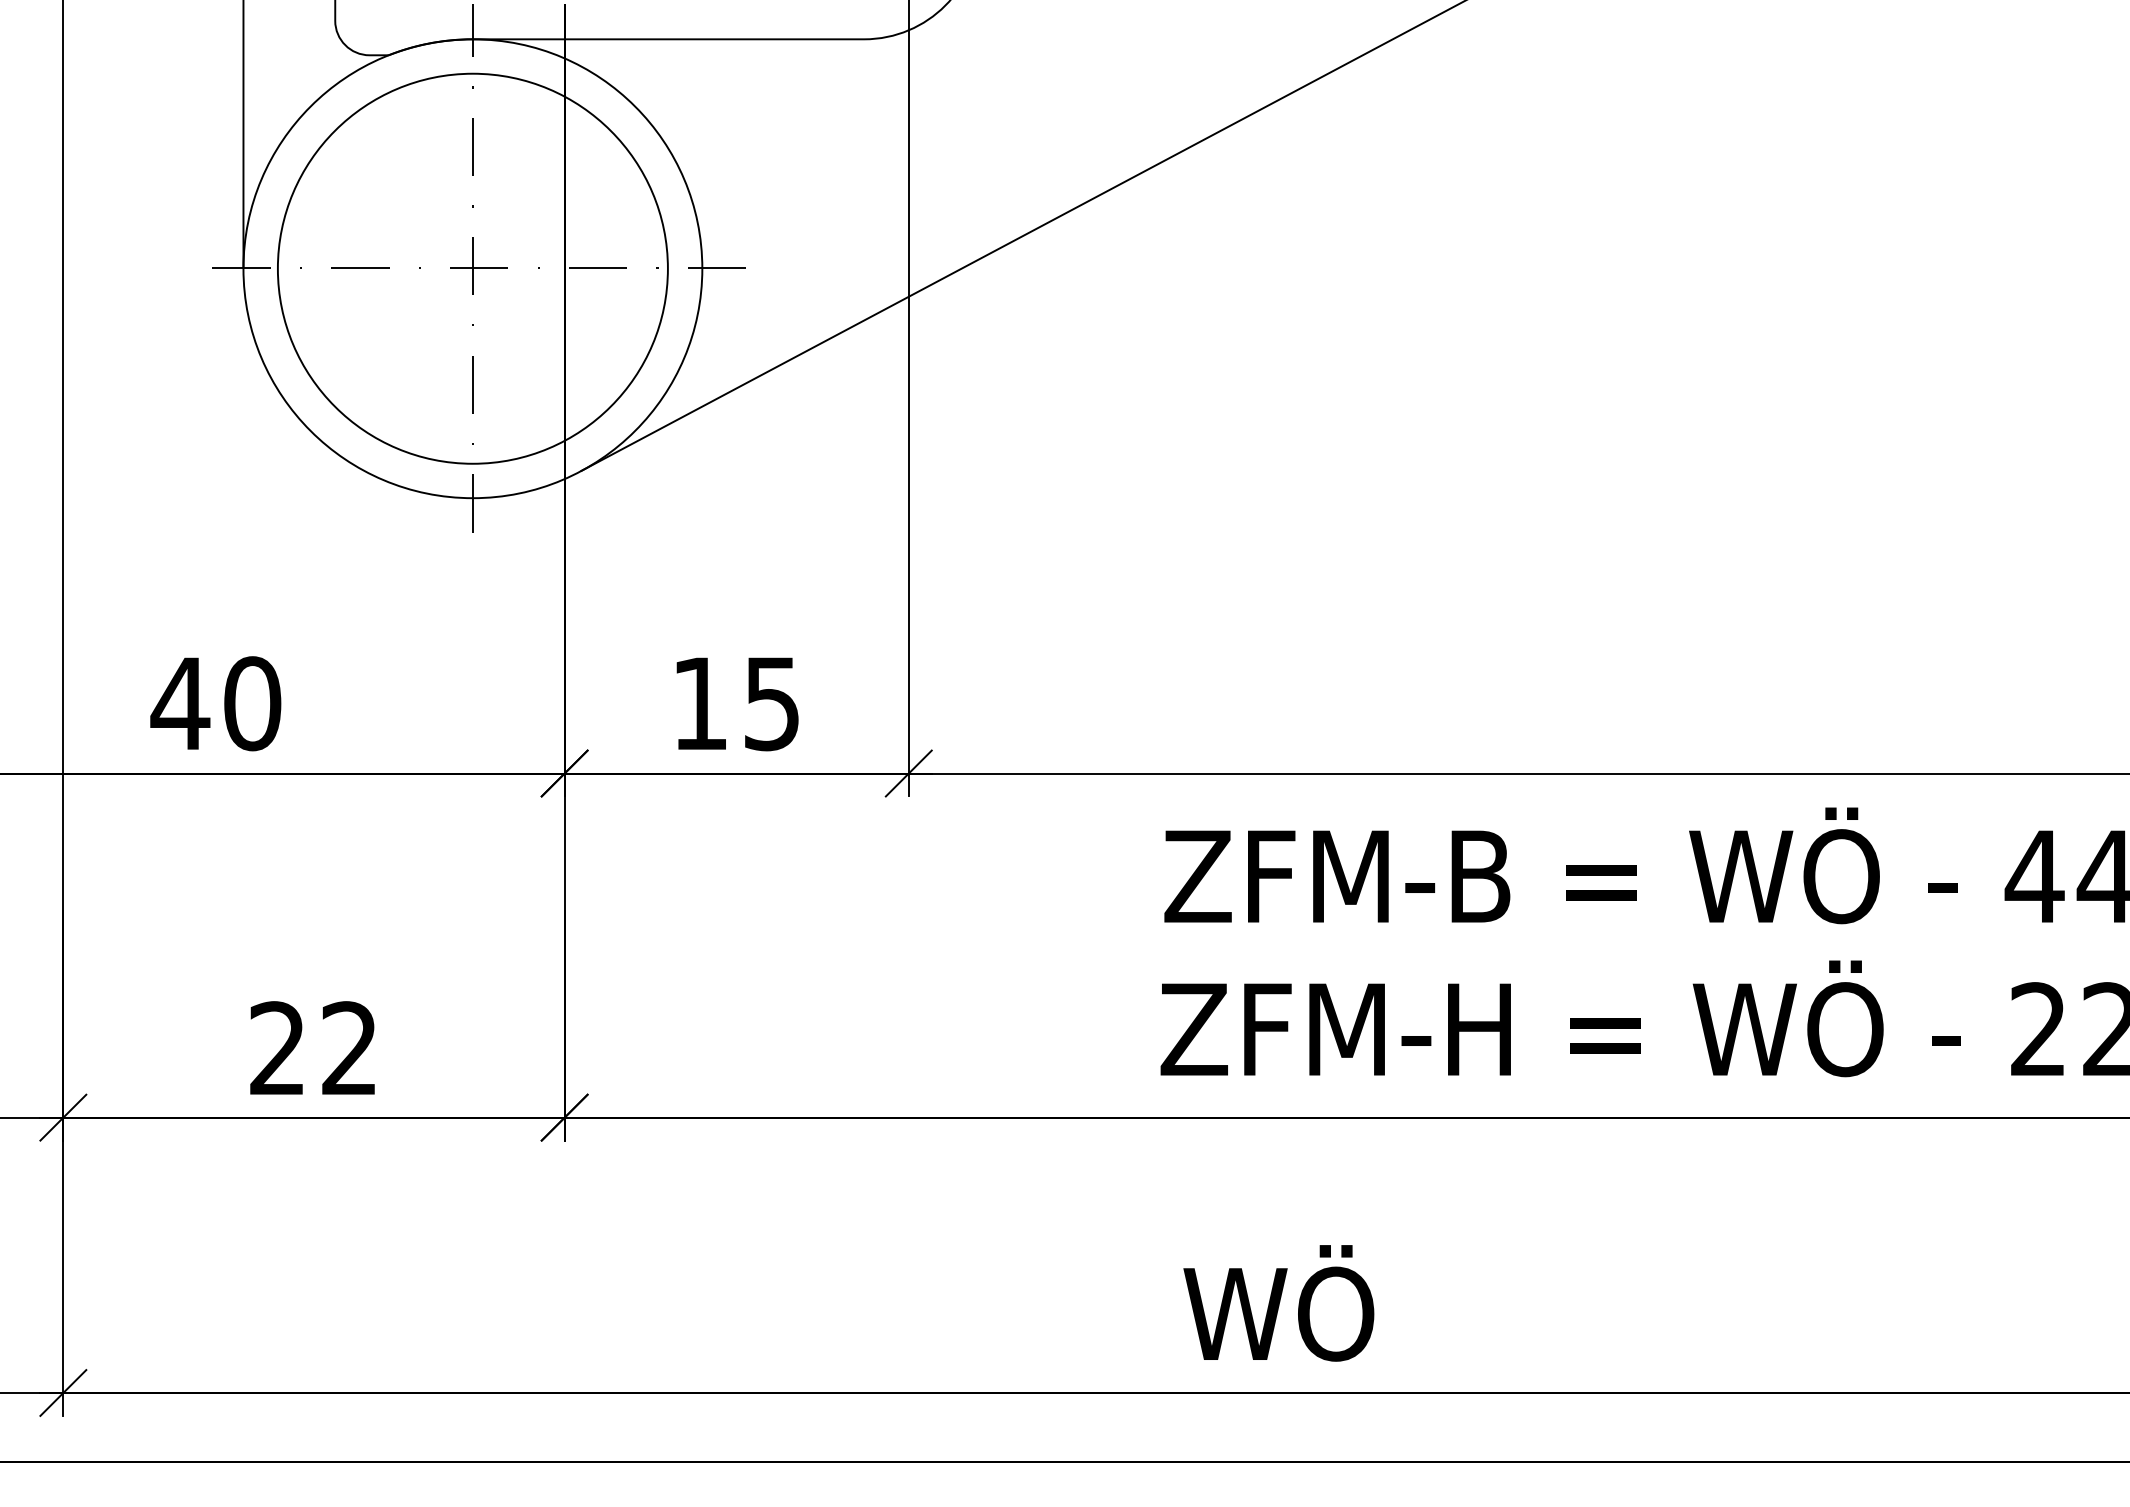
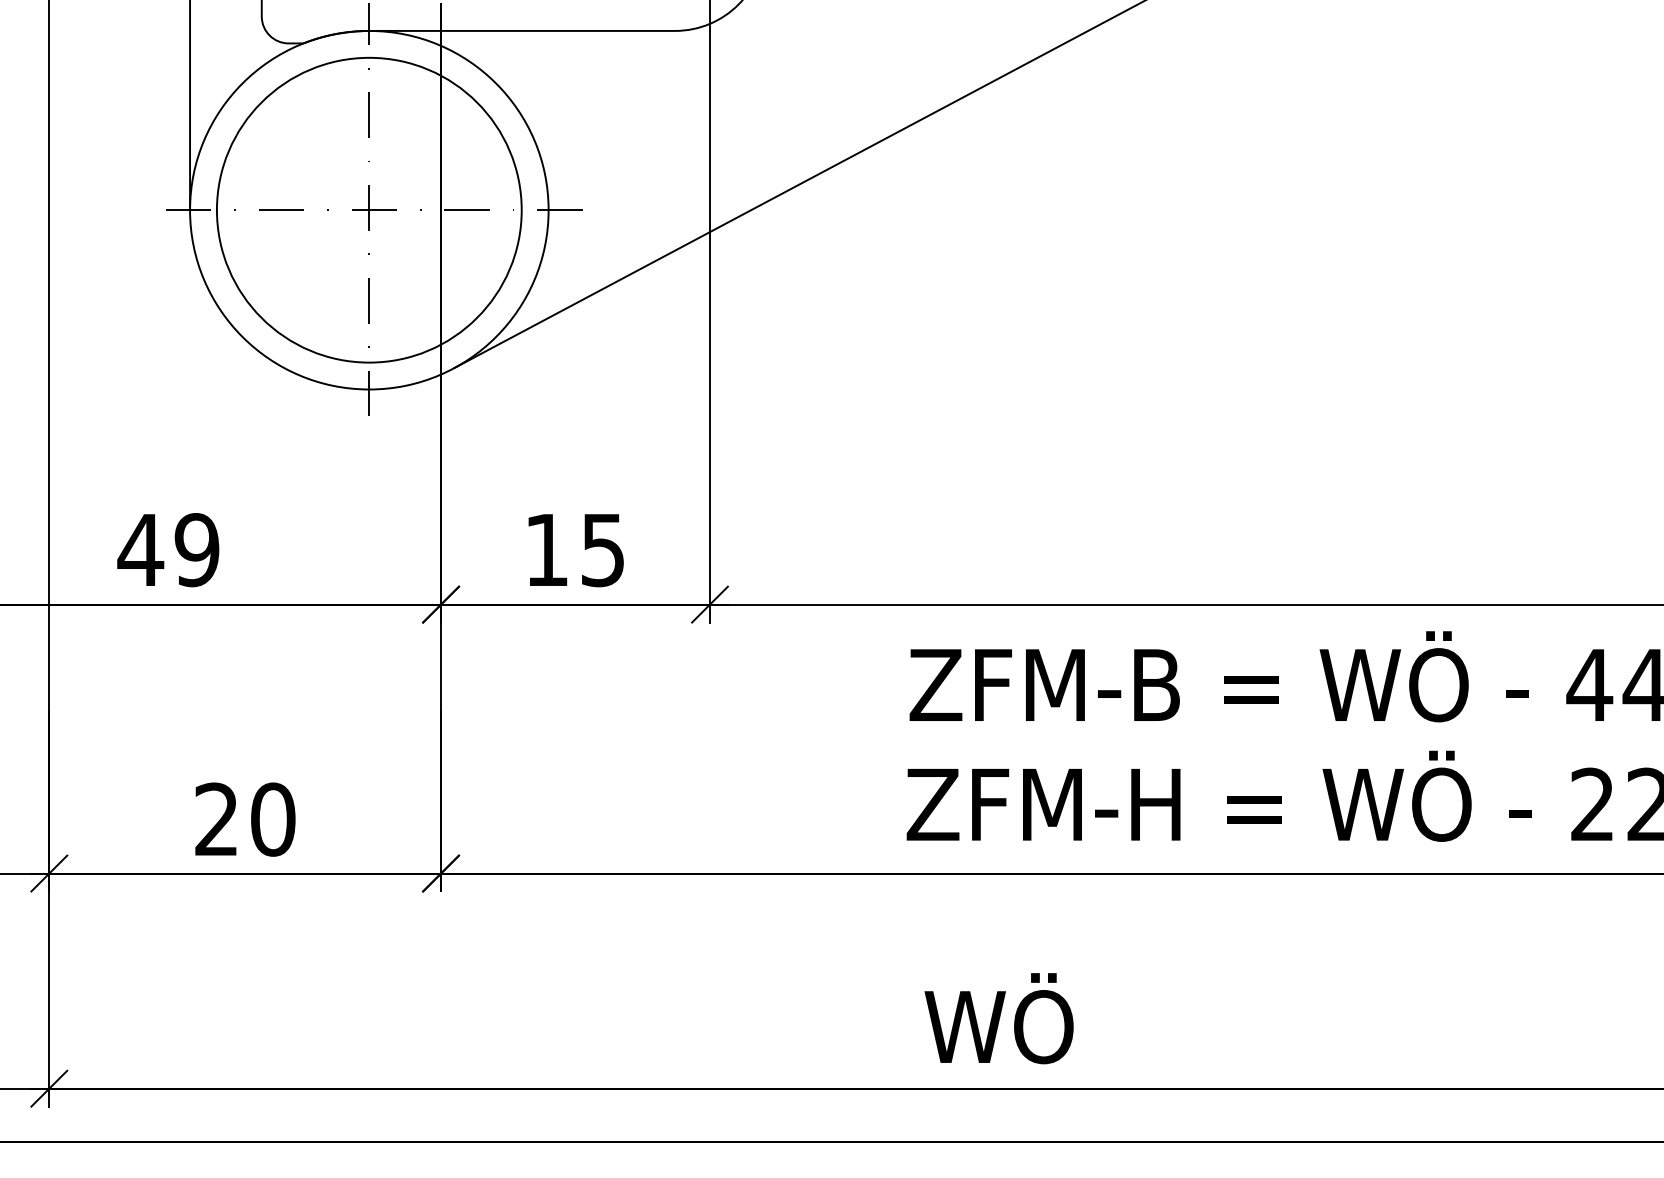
text: (252, 703) -> (197, 549), 40 -> 49
text: (349, 1048) -> (272, 819), 22 -> 20

